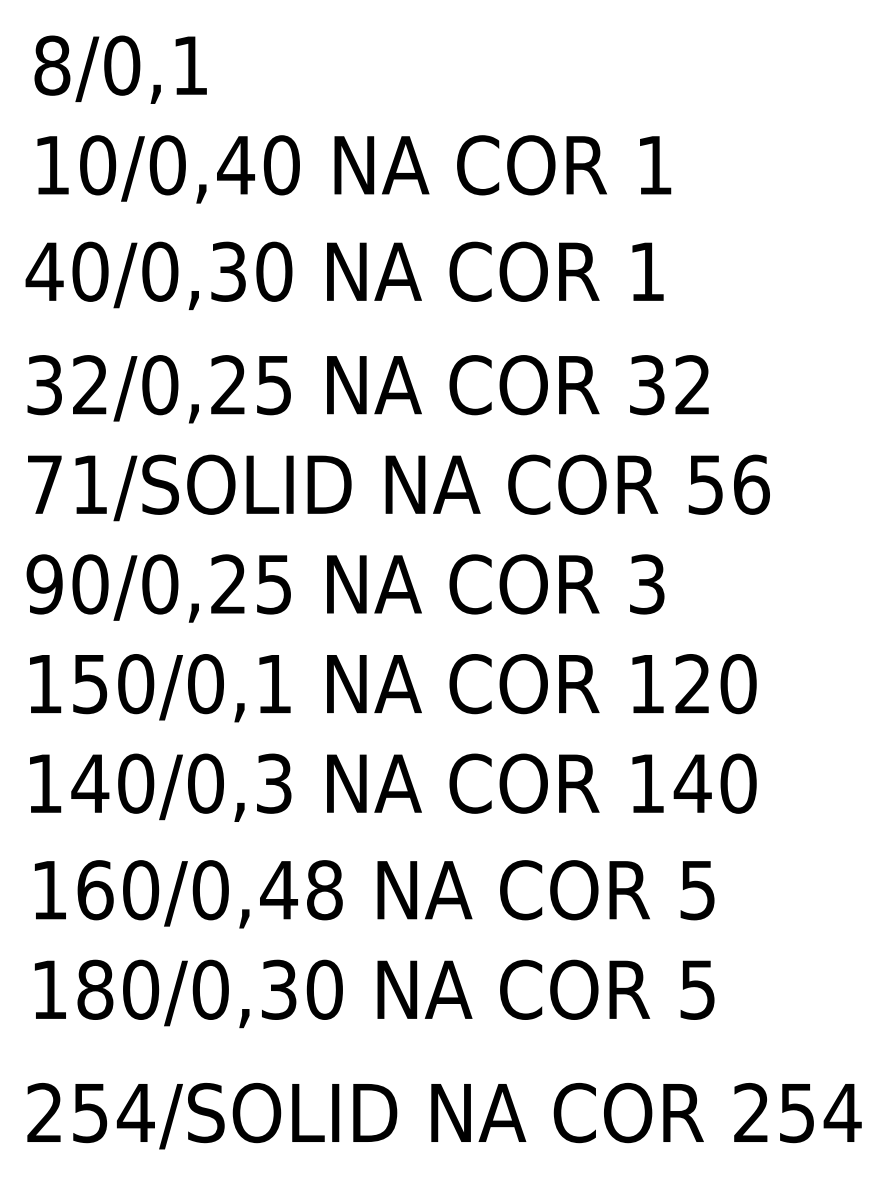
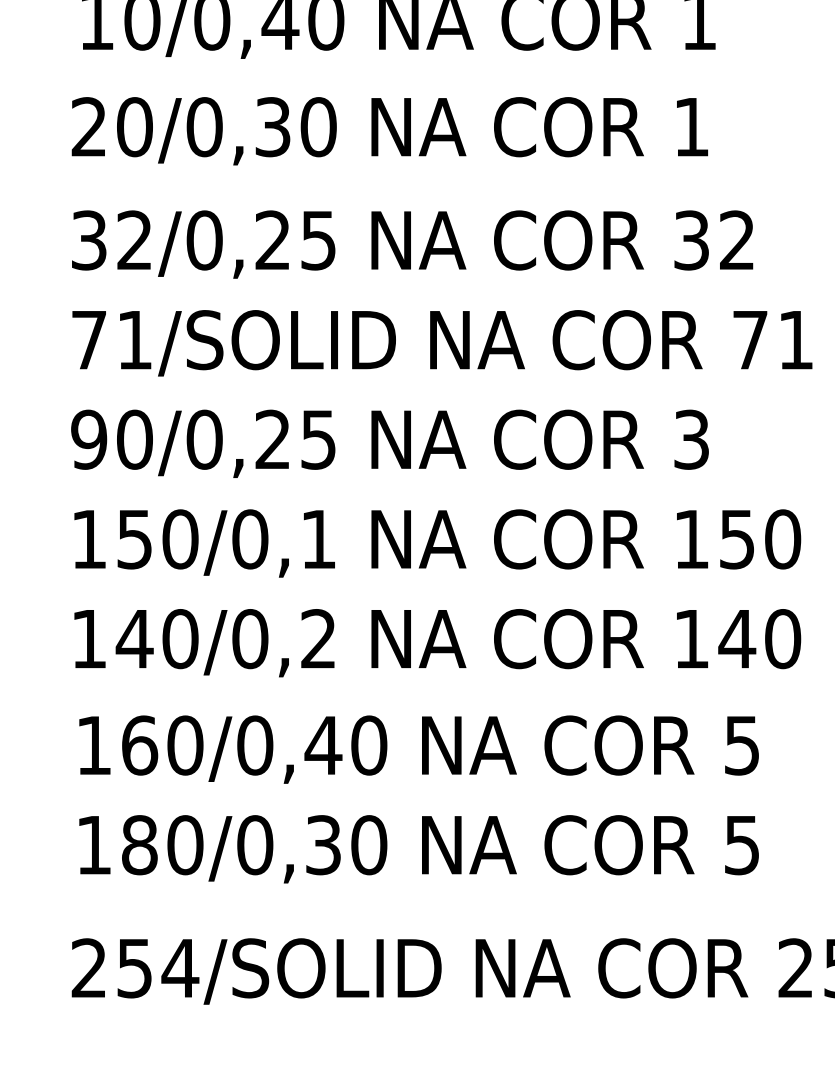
text: (44, 270) -> (88, 125), 40/0,30 -> 20/0,30
text: (728, 484) -> (772, 339), 56 -> 71
text: (692, 684) -> (736, 539), 120 -> 150
text: (273, 783) -> (317, 638), 140/0,3 -> 140/0,2
text: (324, 890) -> (368, 745), 160/0,48 -> 160/0,40

